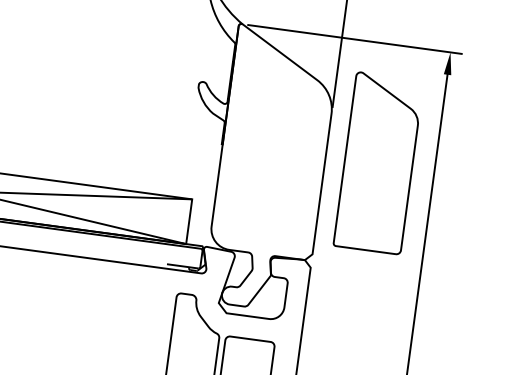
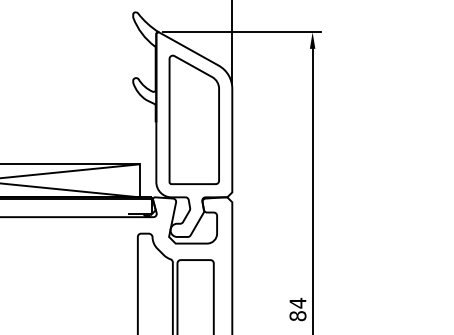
part: (377, 162) -> (193, 119), moved

